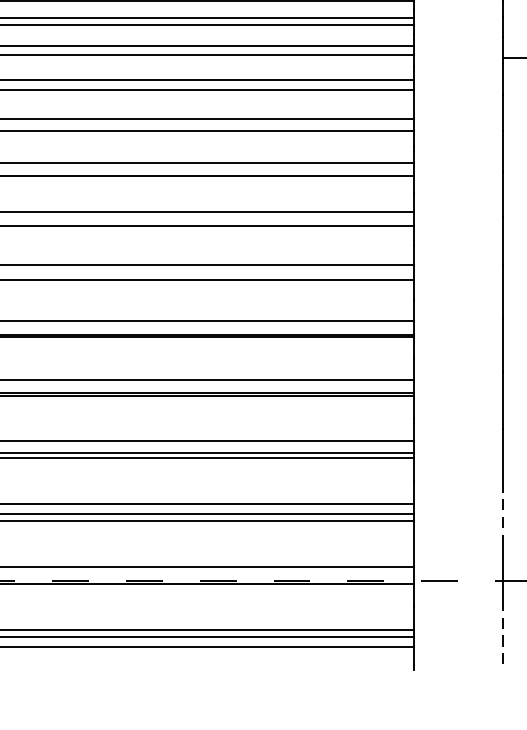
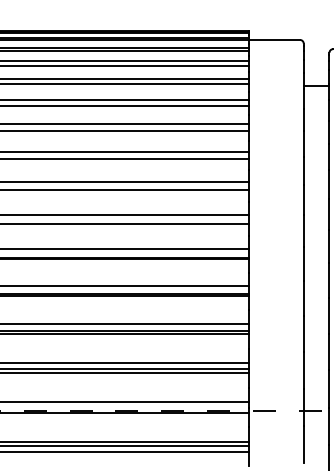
line: (502, 515) -> (303, 370), dashed -> solid
line: (502, 633) -> (303, 443), dashed -> solid

